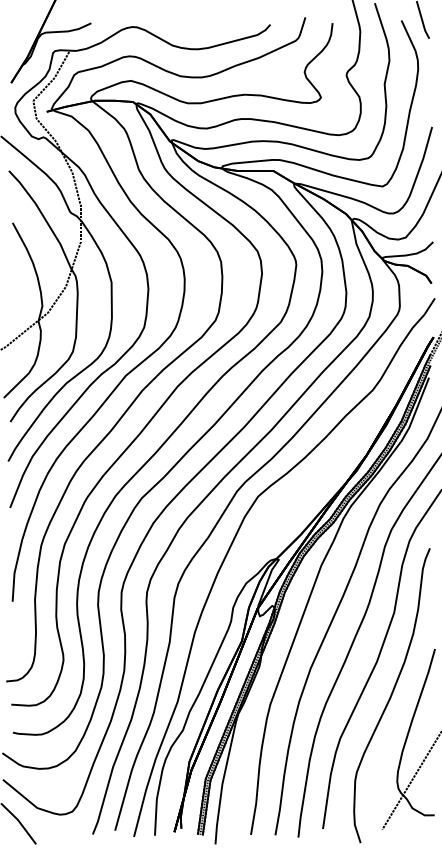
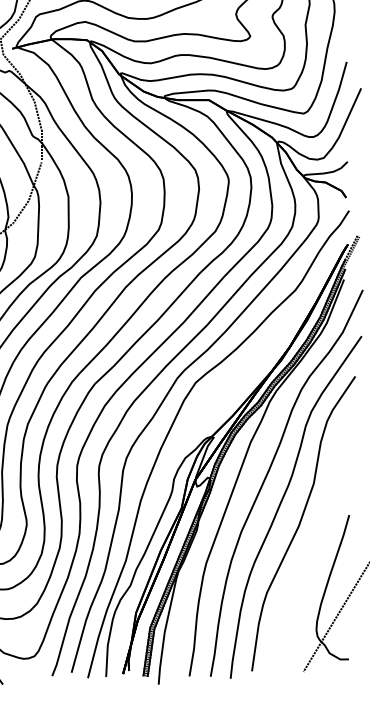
curve: (391, 695) -> (311, 555), removed

